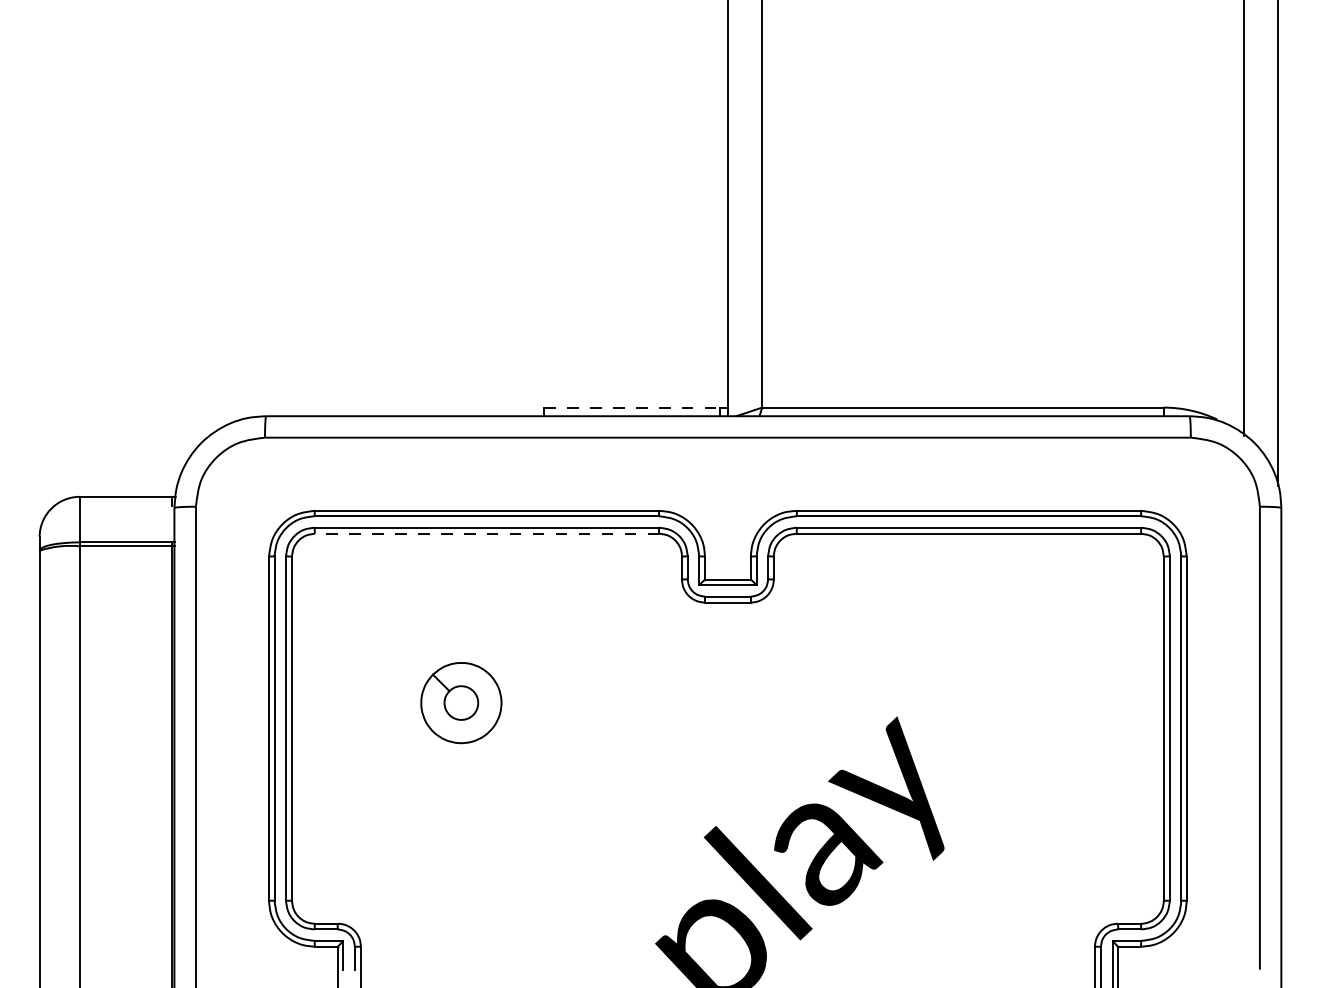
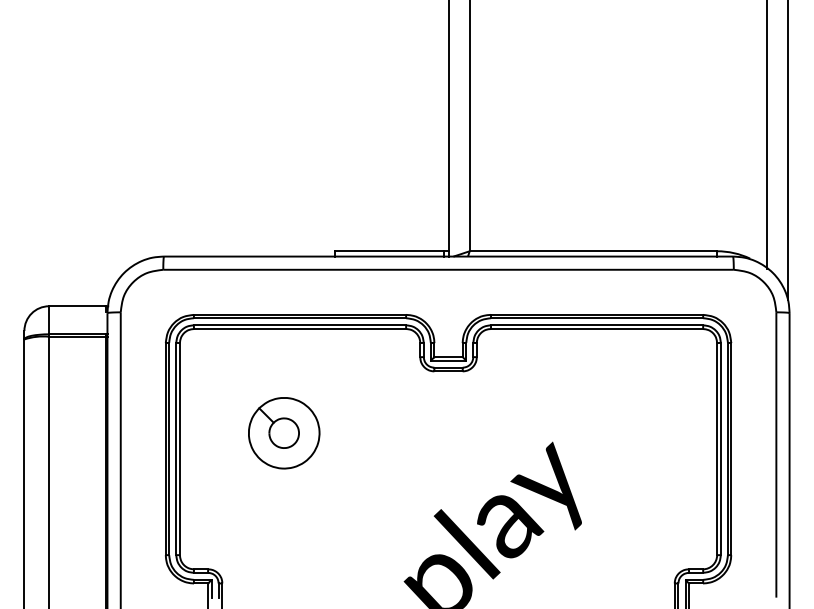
line: (632, 407) -> (389, 251), dashed -> solid
line: (486, 534) -> (299, 329), dashed -> solid
part: (461, 703) -> (284, 433), size x1.43

